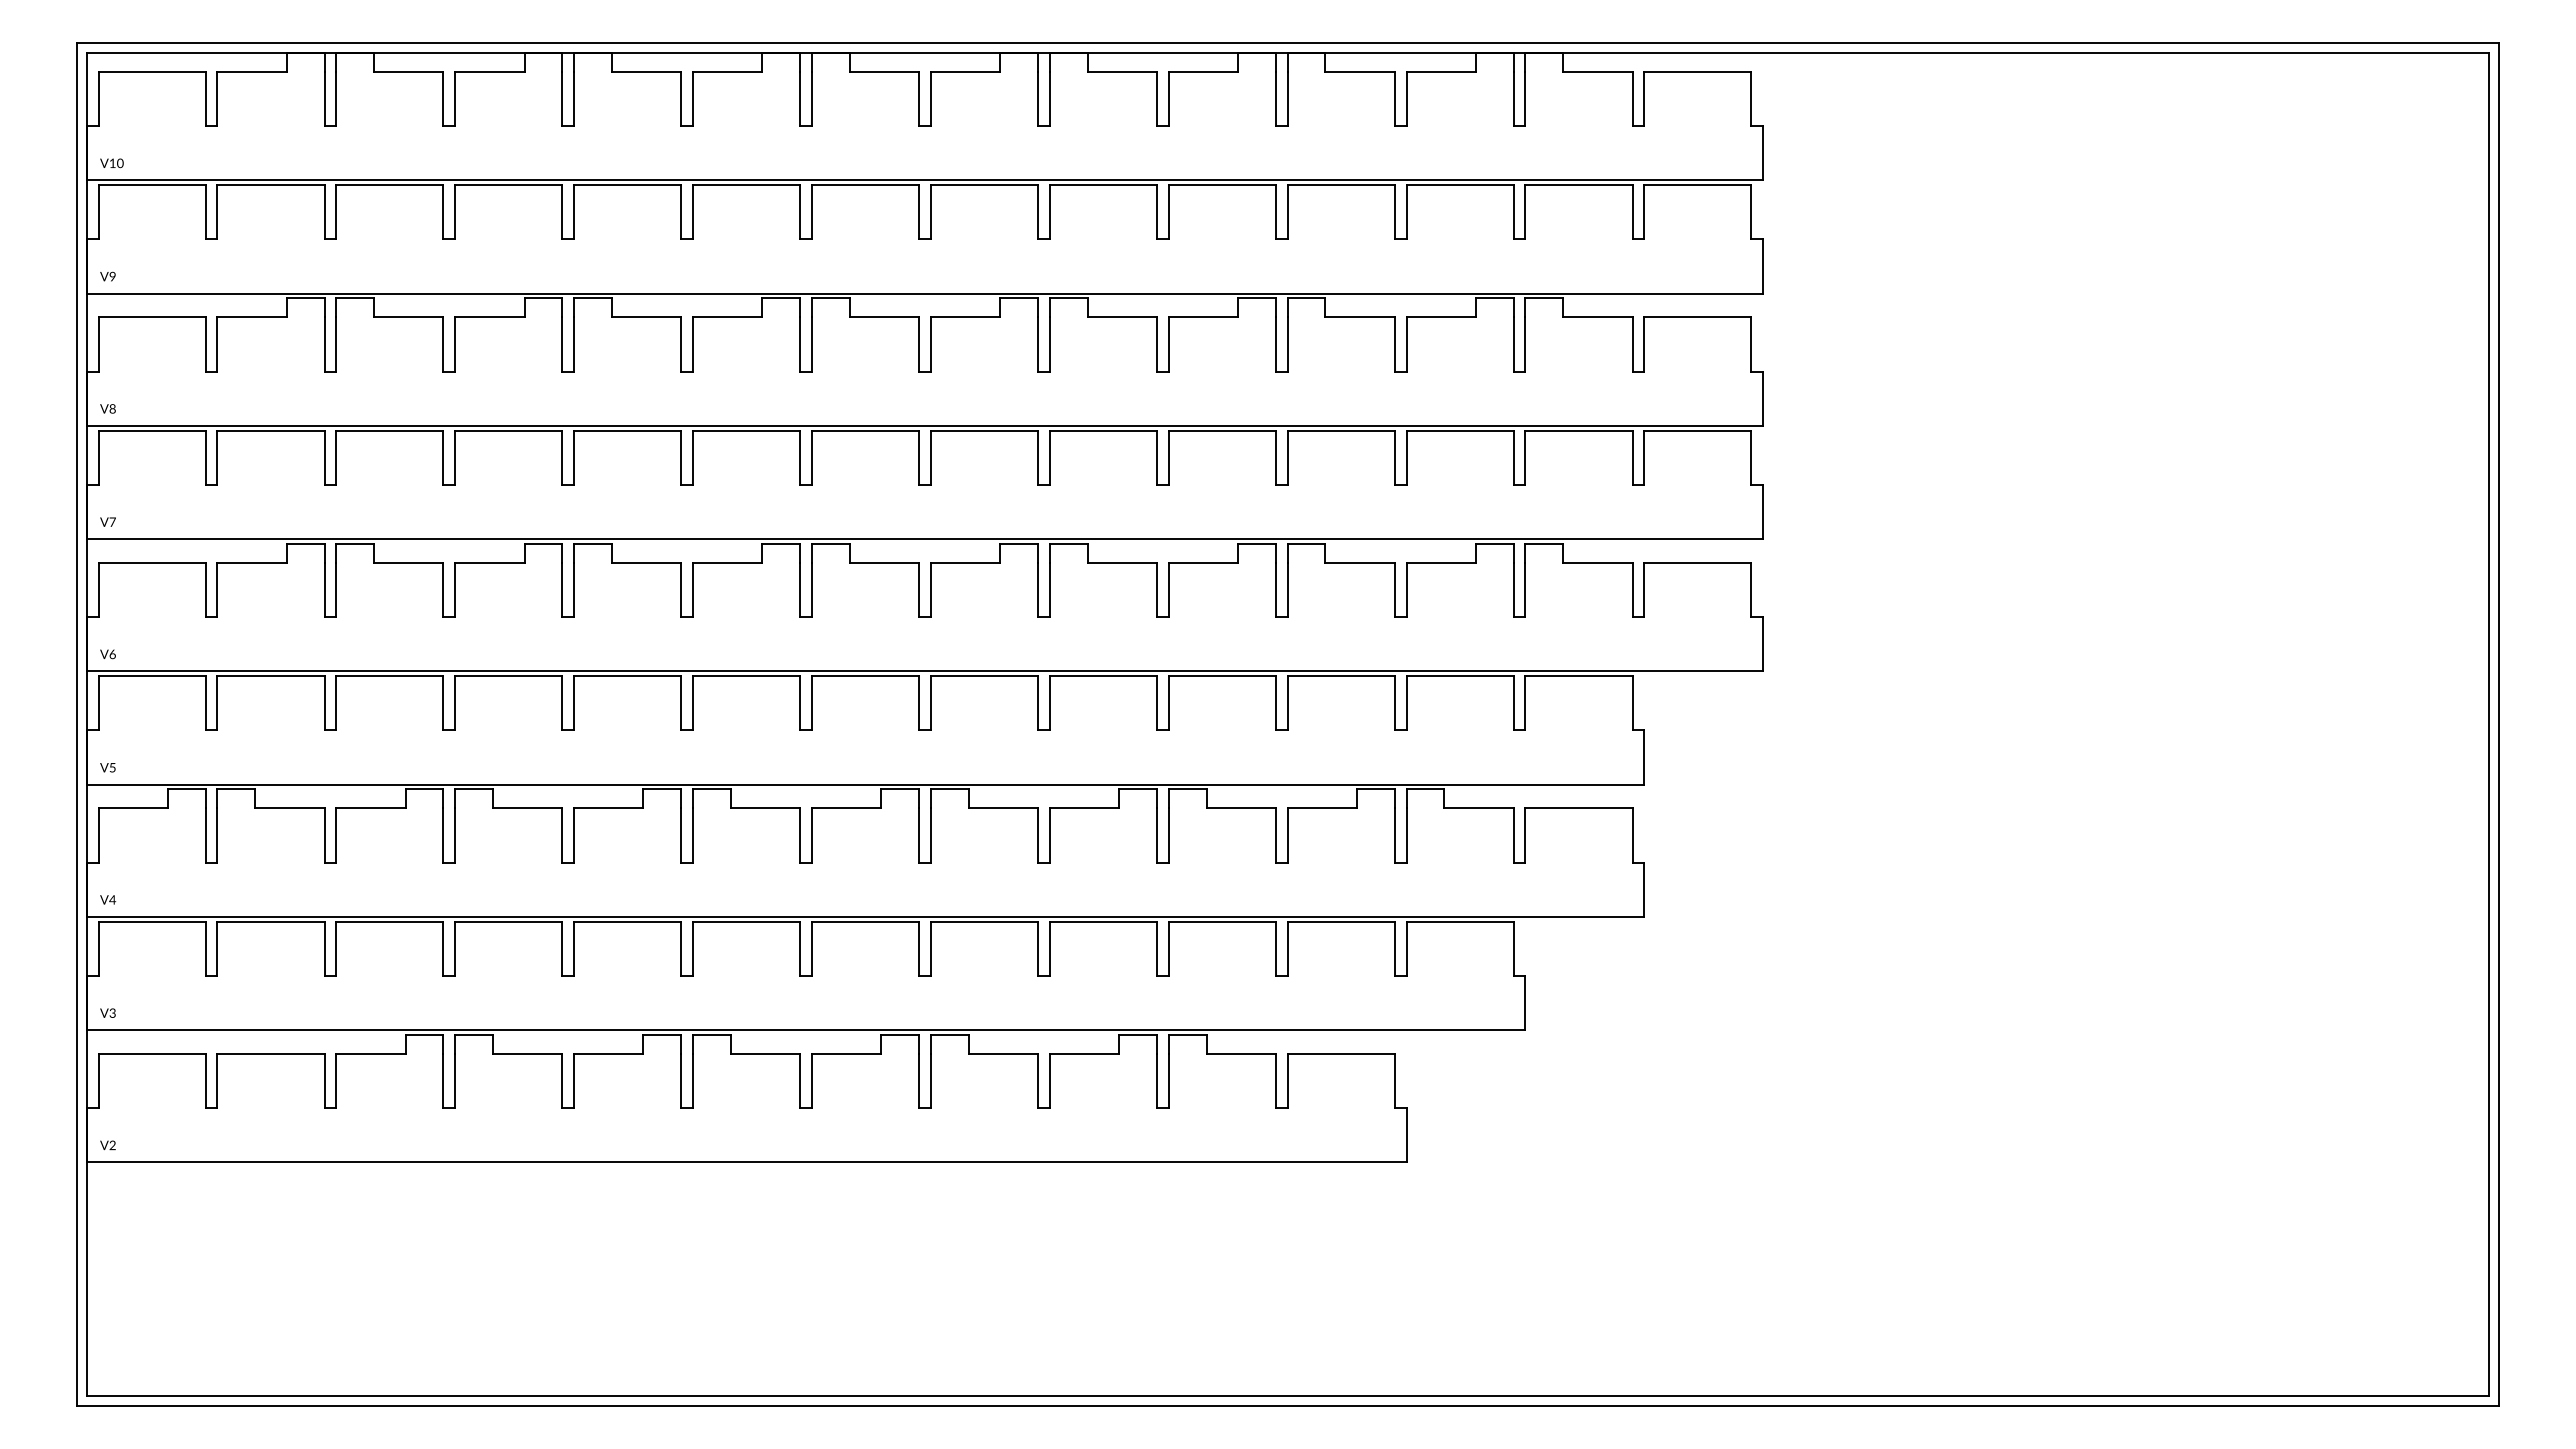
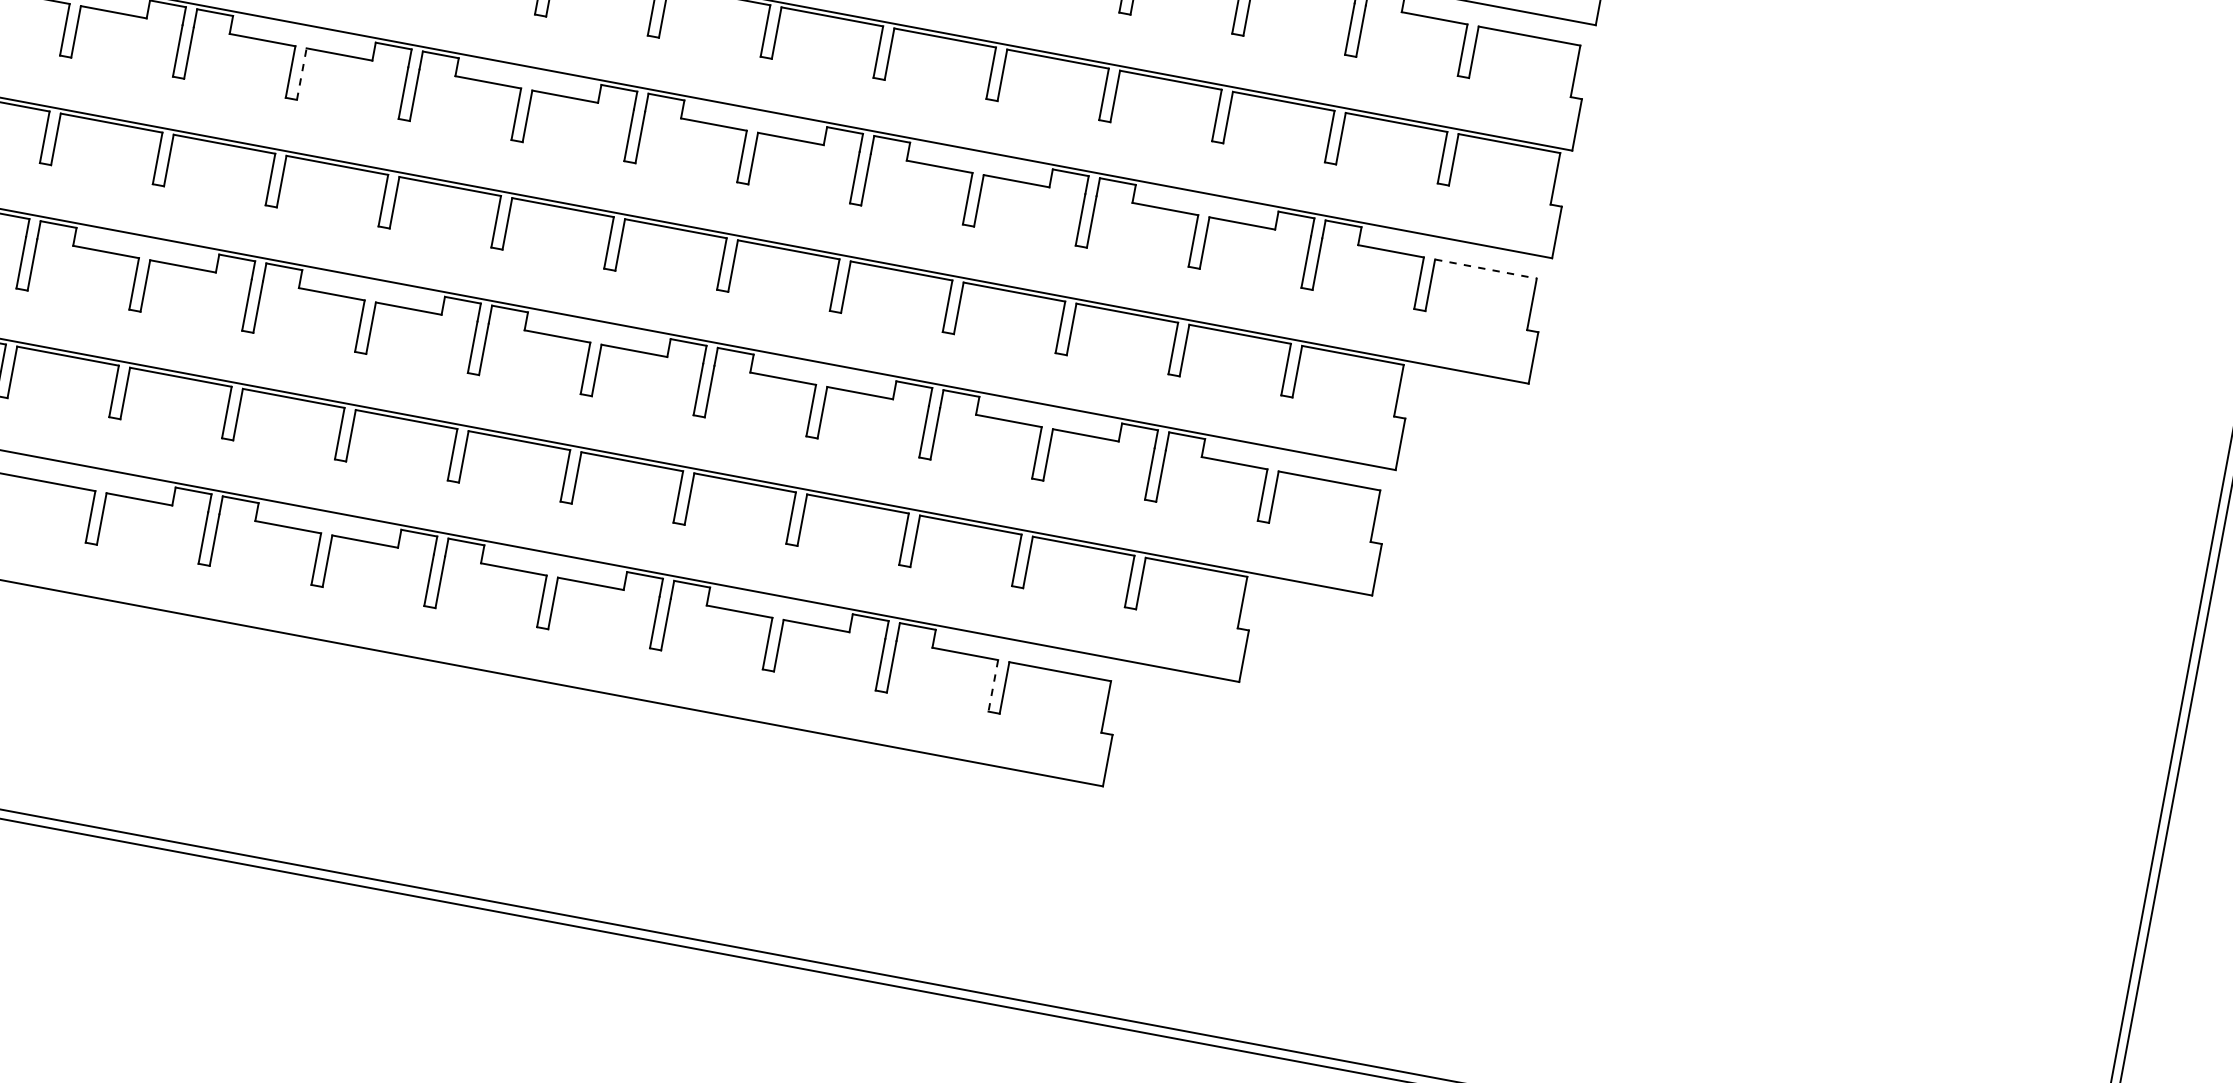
line: (1697, 562) -> (1485, 268), solid -> dashed
line: (455, 589) -> (302, 73), solid -> dashed
line: (1275, 1081) -> (992, 686), solid -> dashed

